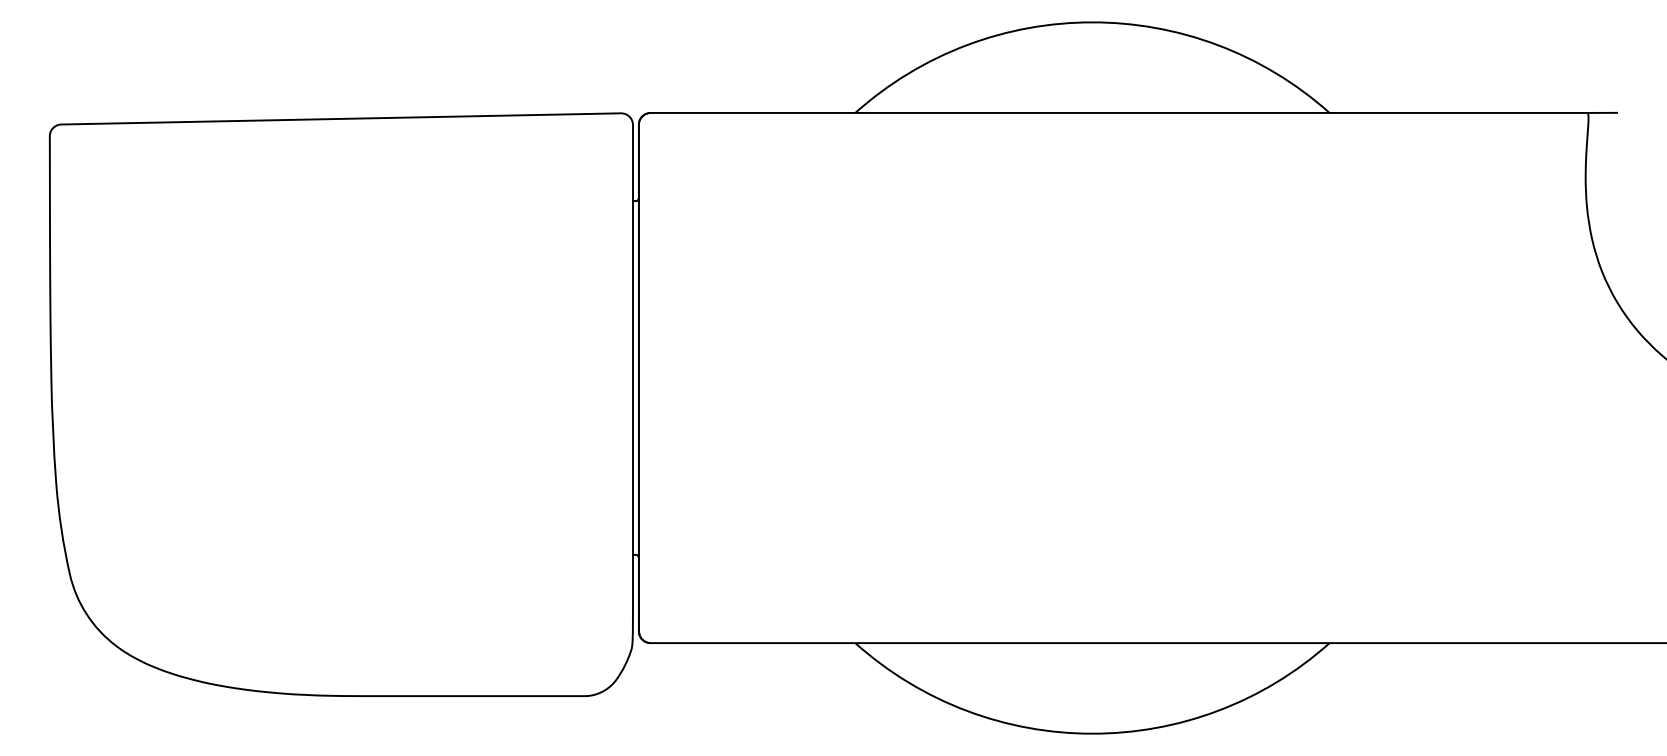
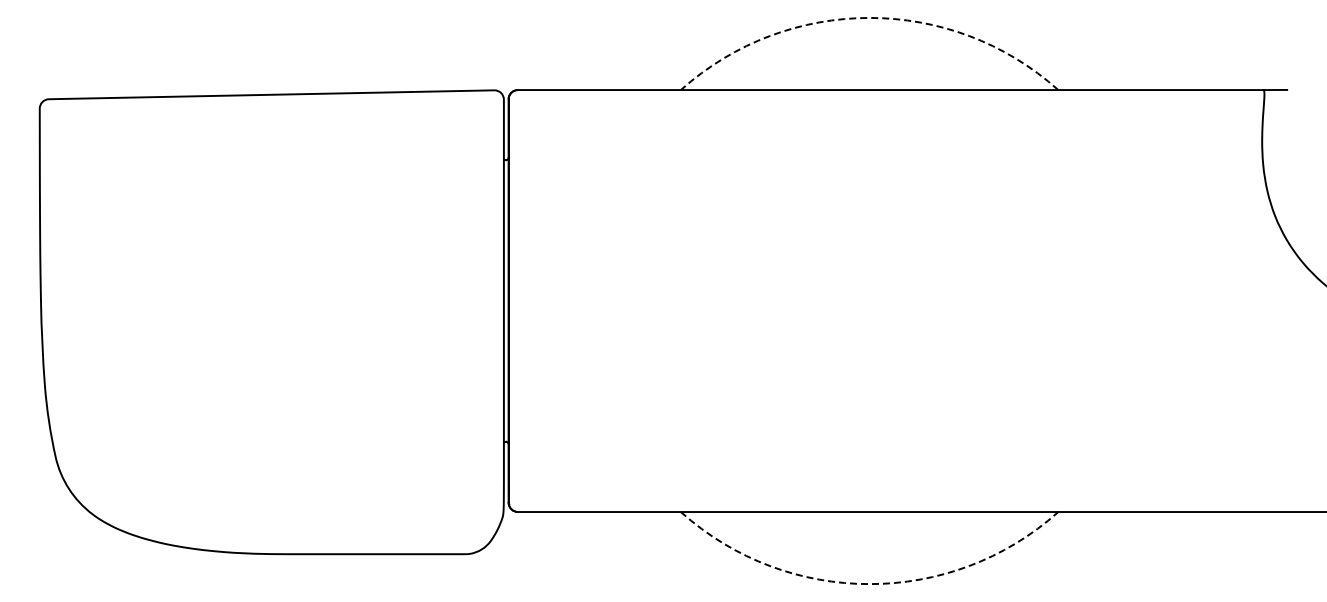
arc: (1092, 21) -> (869, 17), solid -> dashed
arc: (1092, 734) -> (869, 584), solid -> dashed

